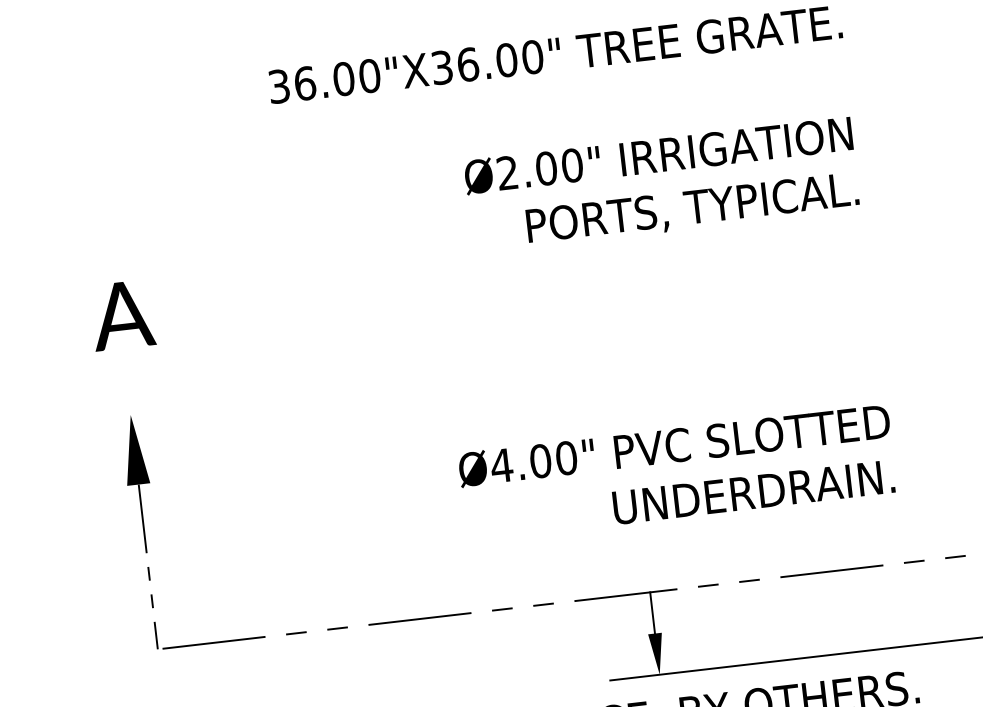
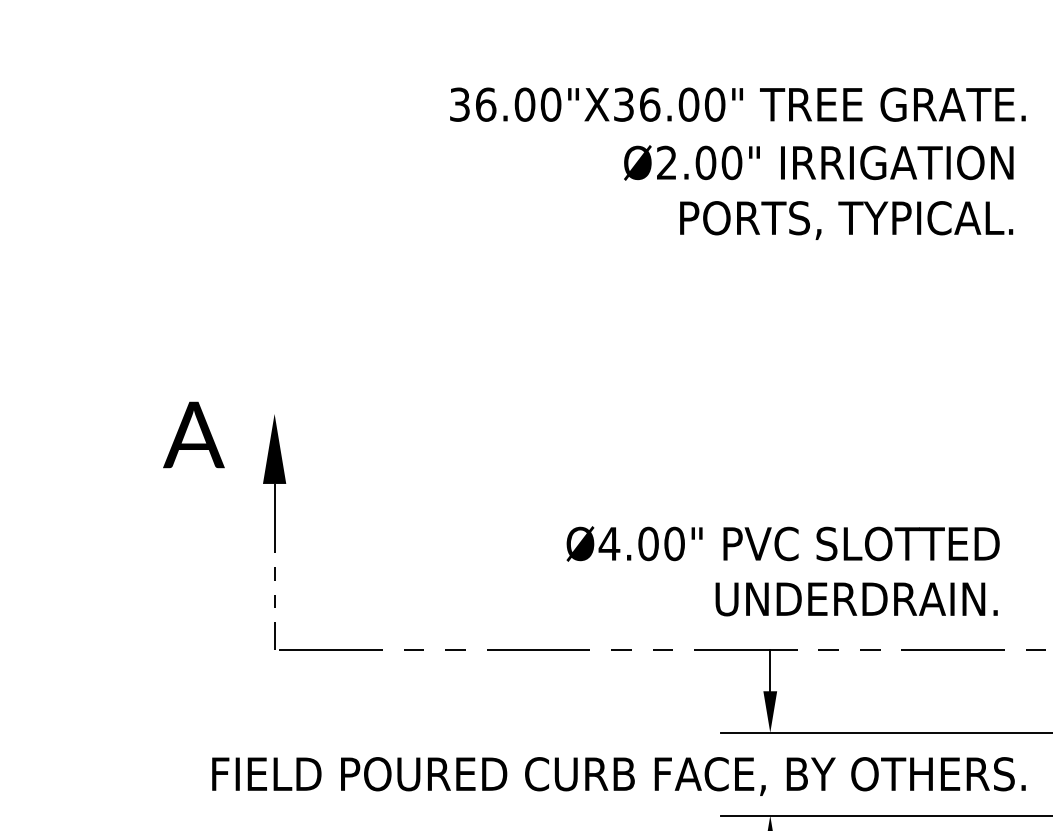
text: (661, 185) -> (818, 192), moved
text: (122, 314) -> (193, 434), moved
text: (676, 473) -> (782, 571), moved

